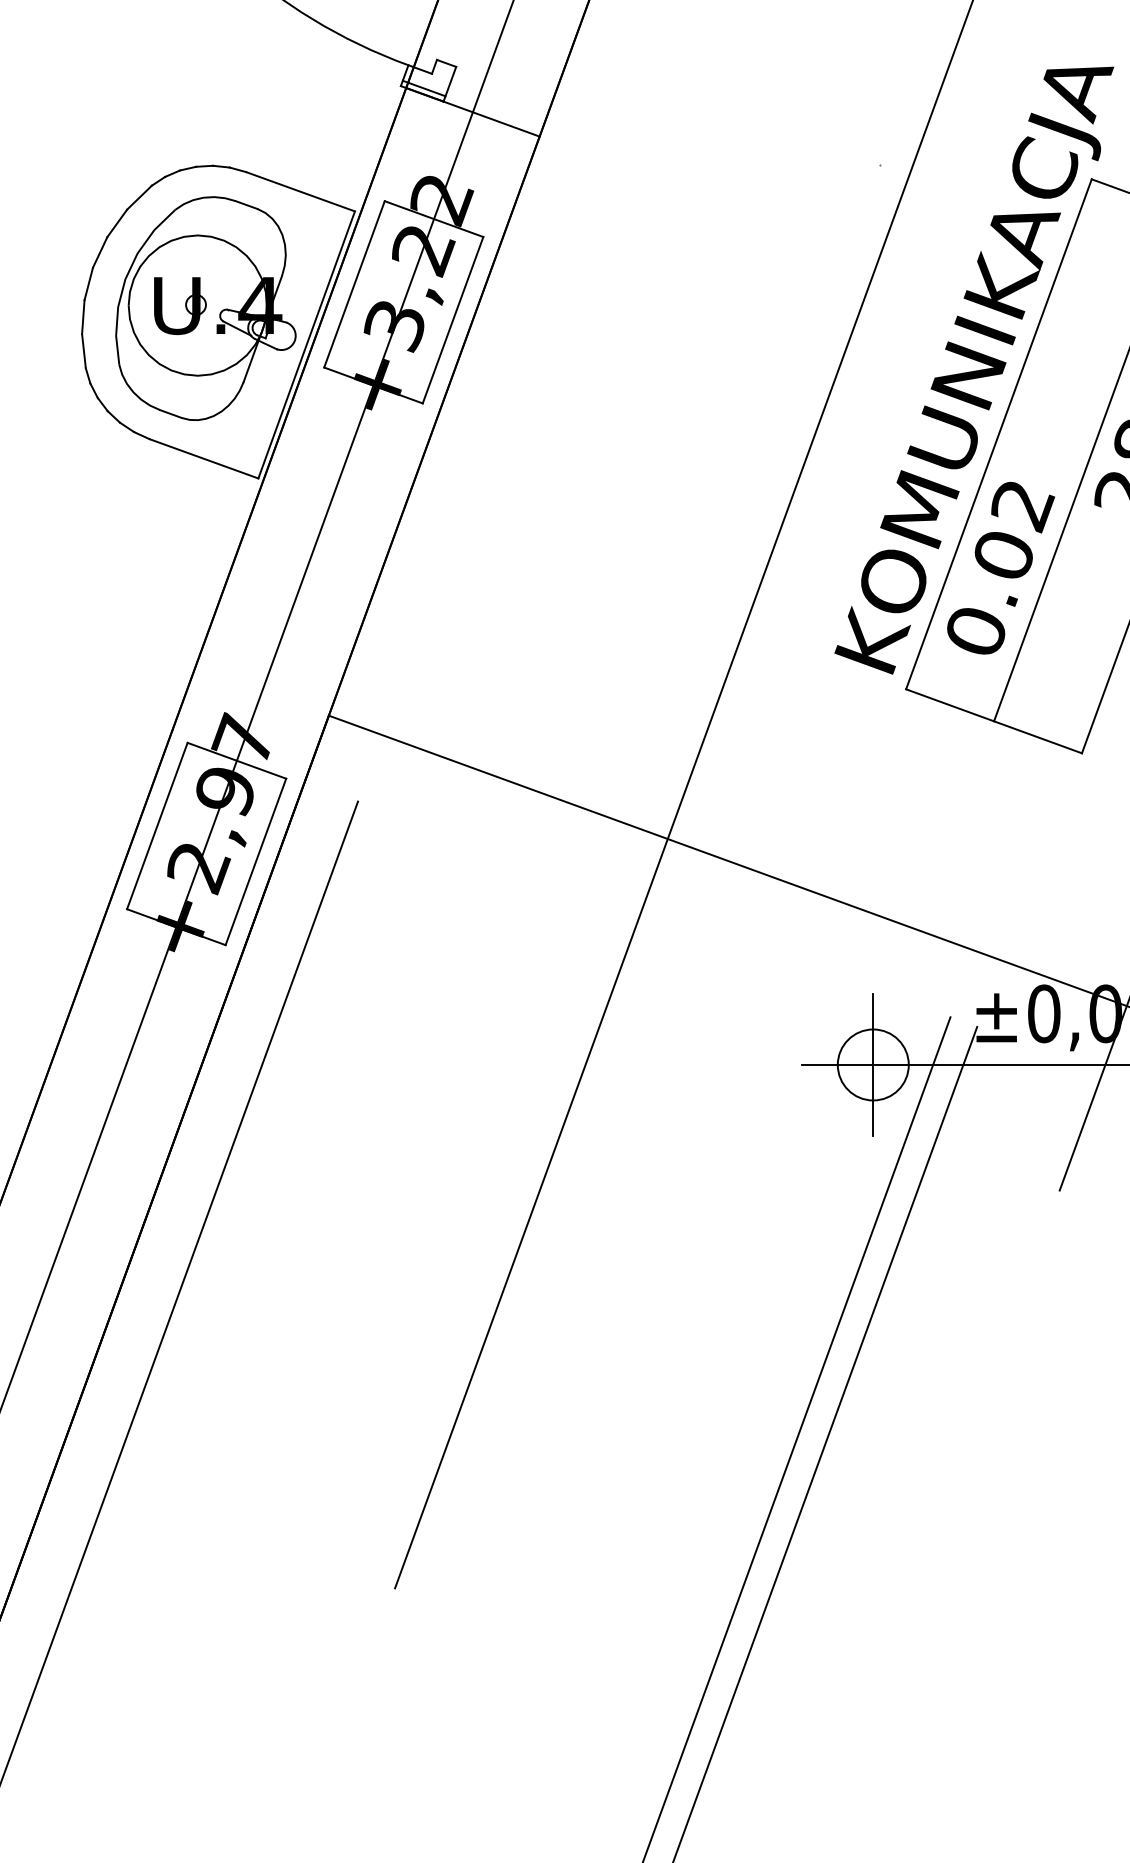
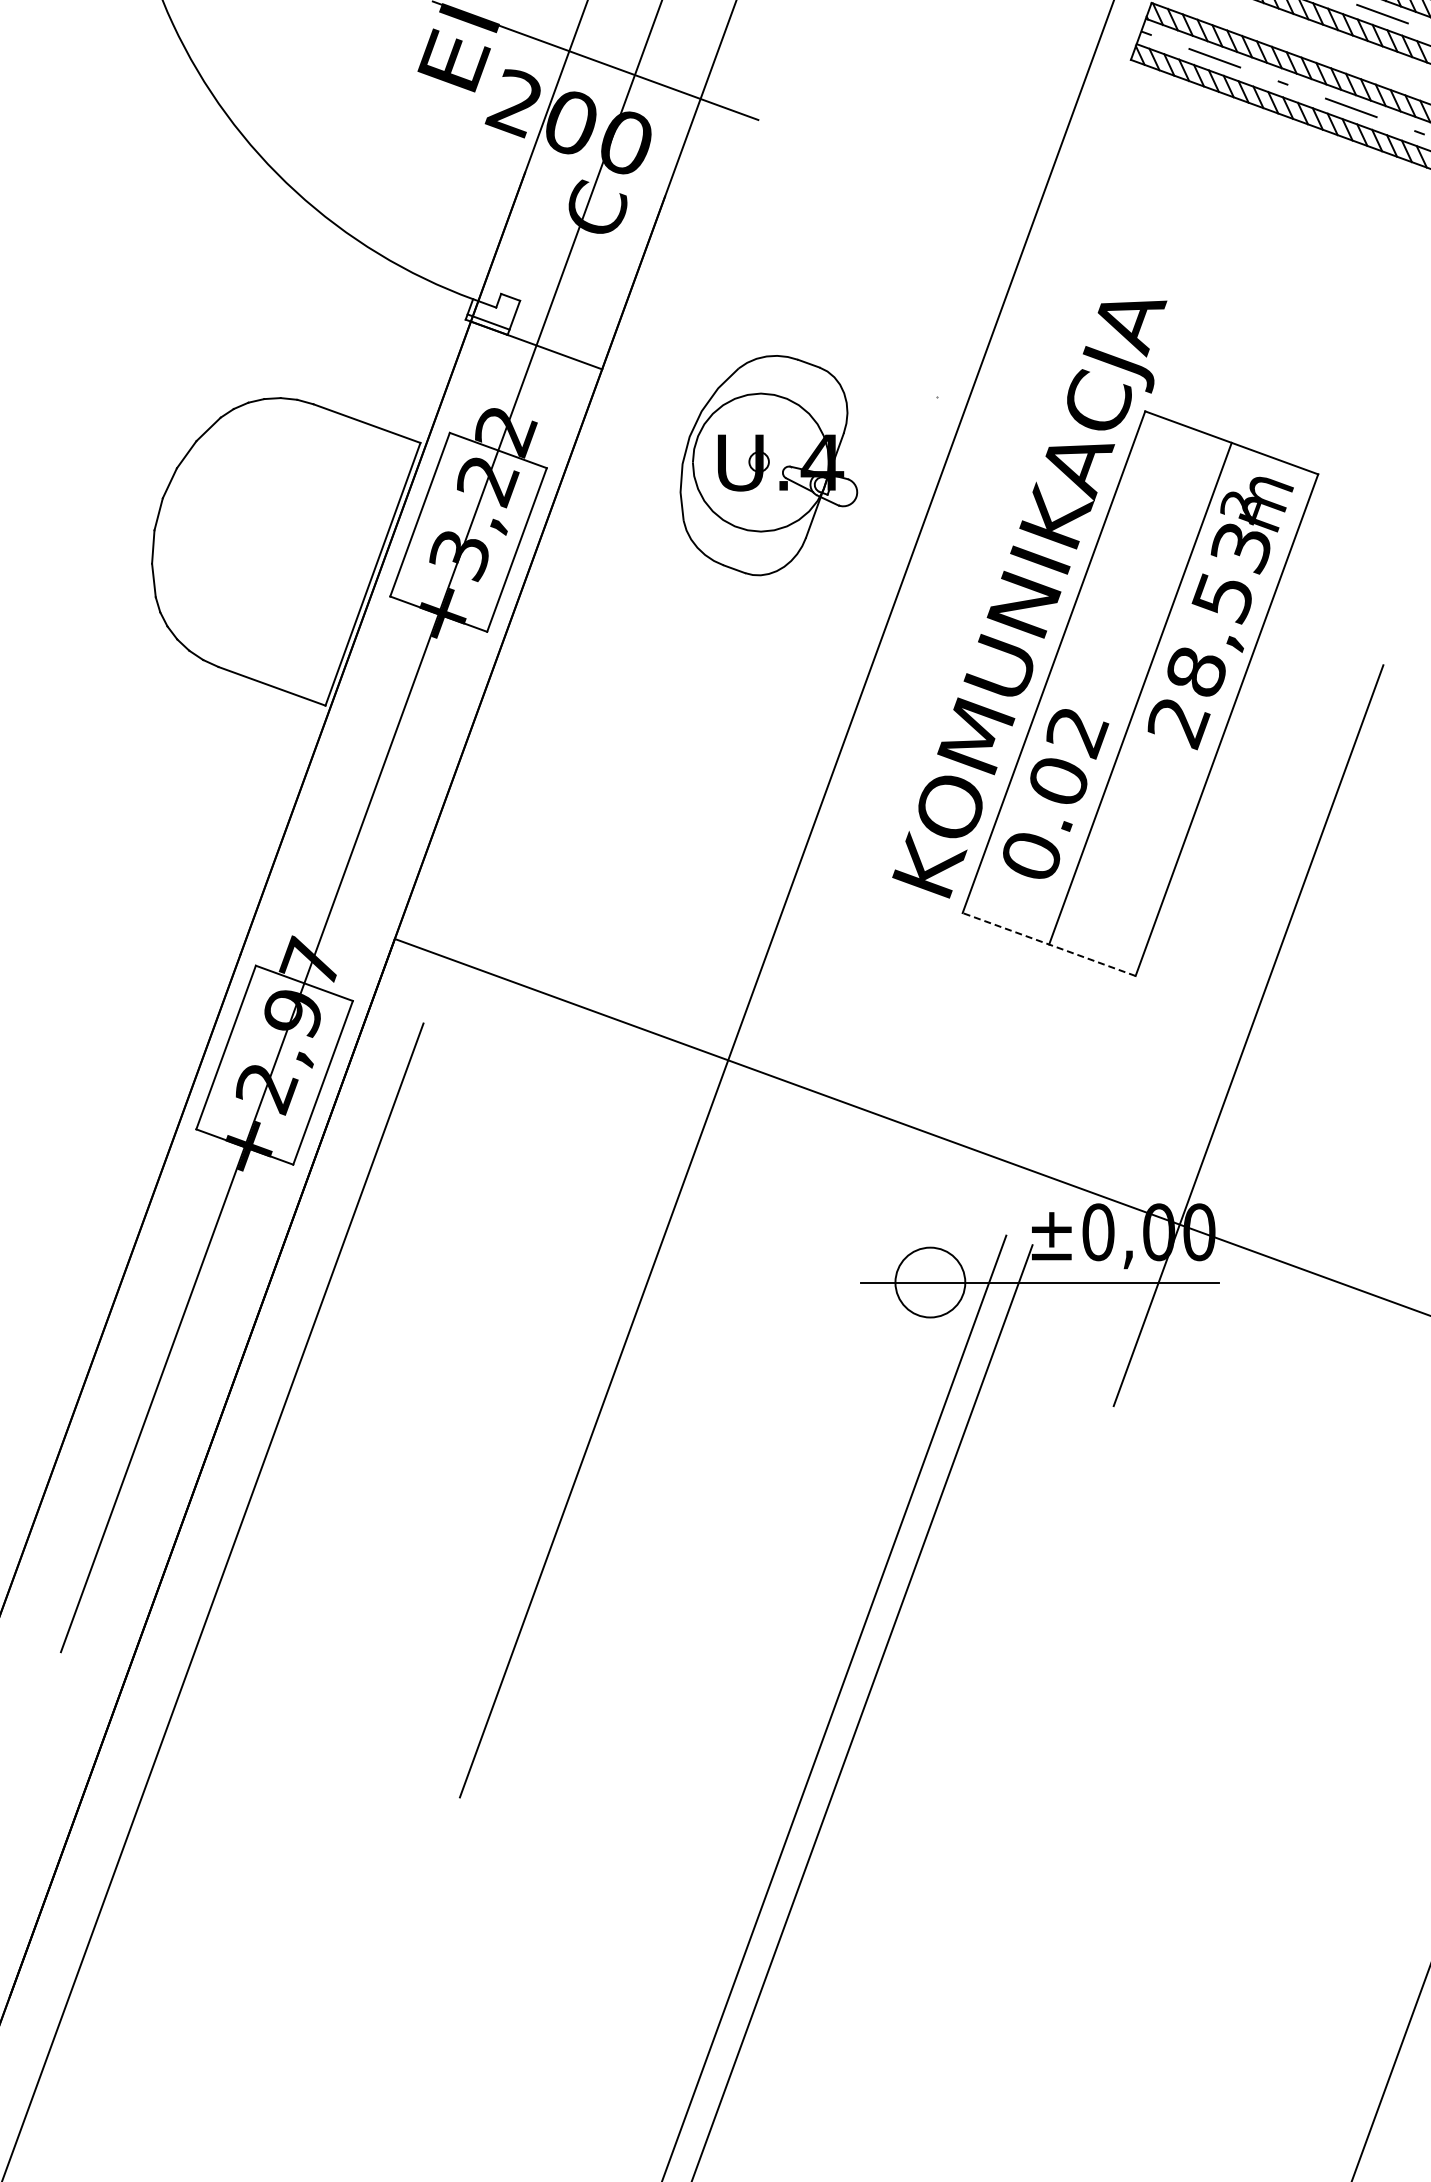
part: (205, 308) -> (768, 465), moved
line: (993, 721) -> (1048, 944), solid -> dashed
line: (873, 1064) -> (930, 1282), removed

